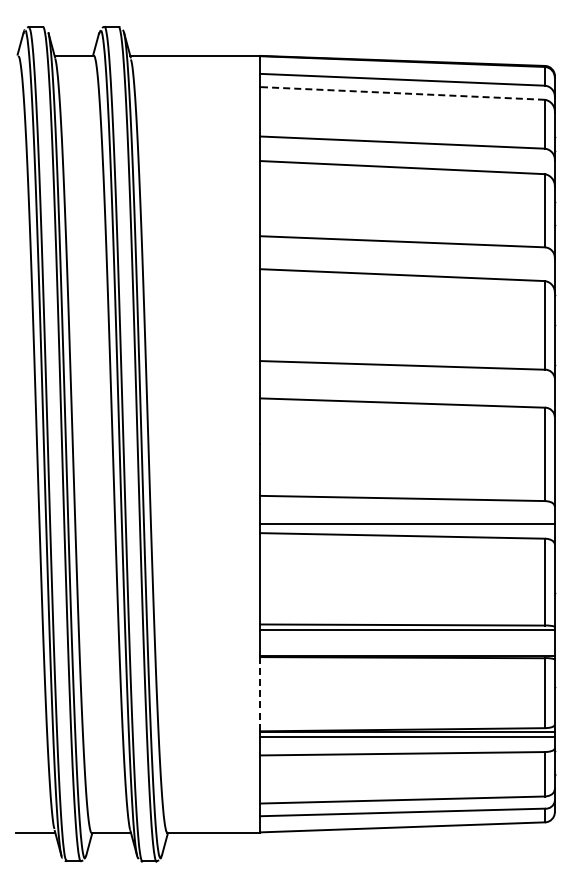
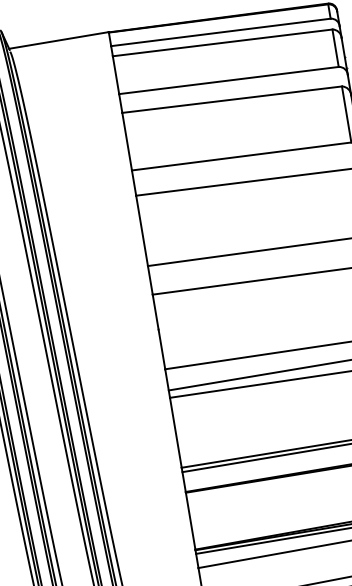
line: (402, 93) -> (222, 42), dashed -> solid
line: (260, 694) -> (190, 521), dashed -> solid

